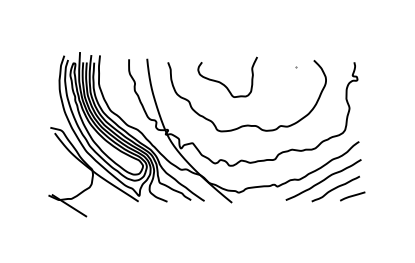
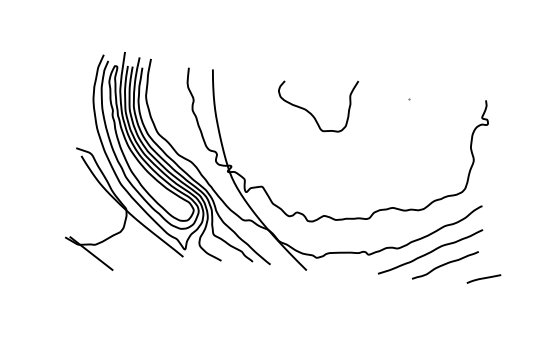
curve: (246, 124) -> (335, 168), removed
line: (352, 196) -> (483, 279), moved

